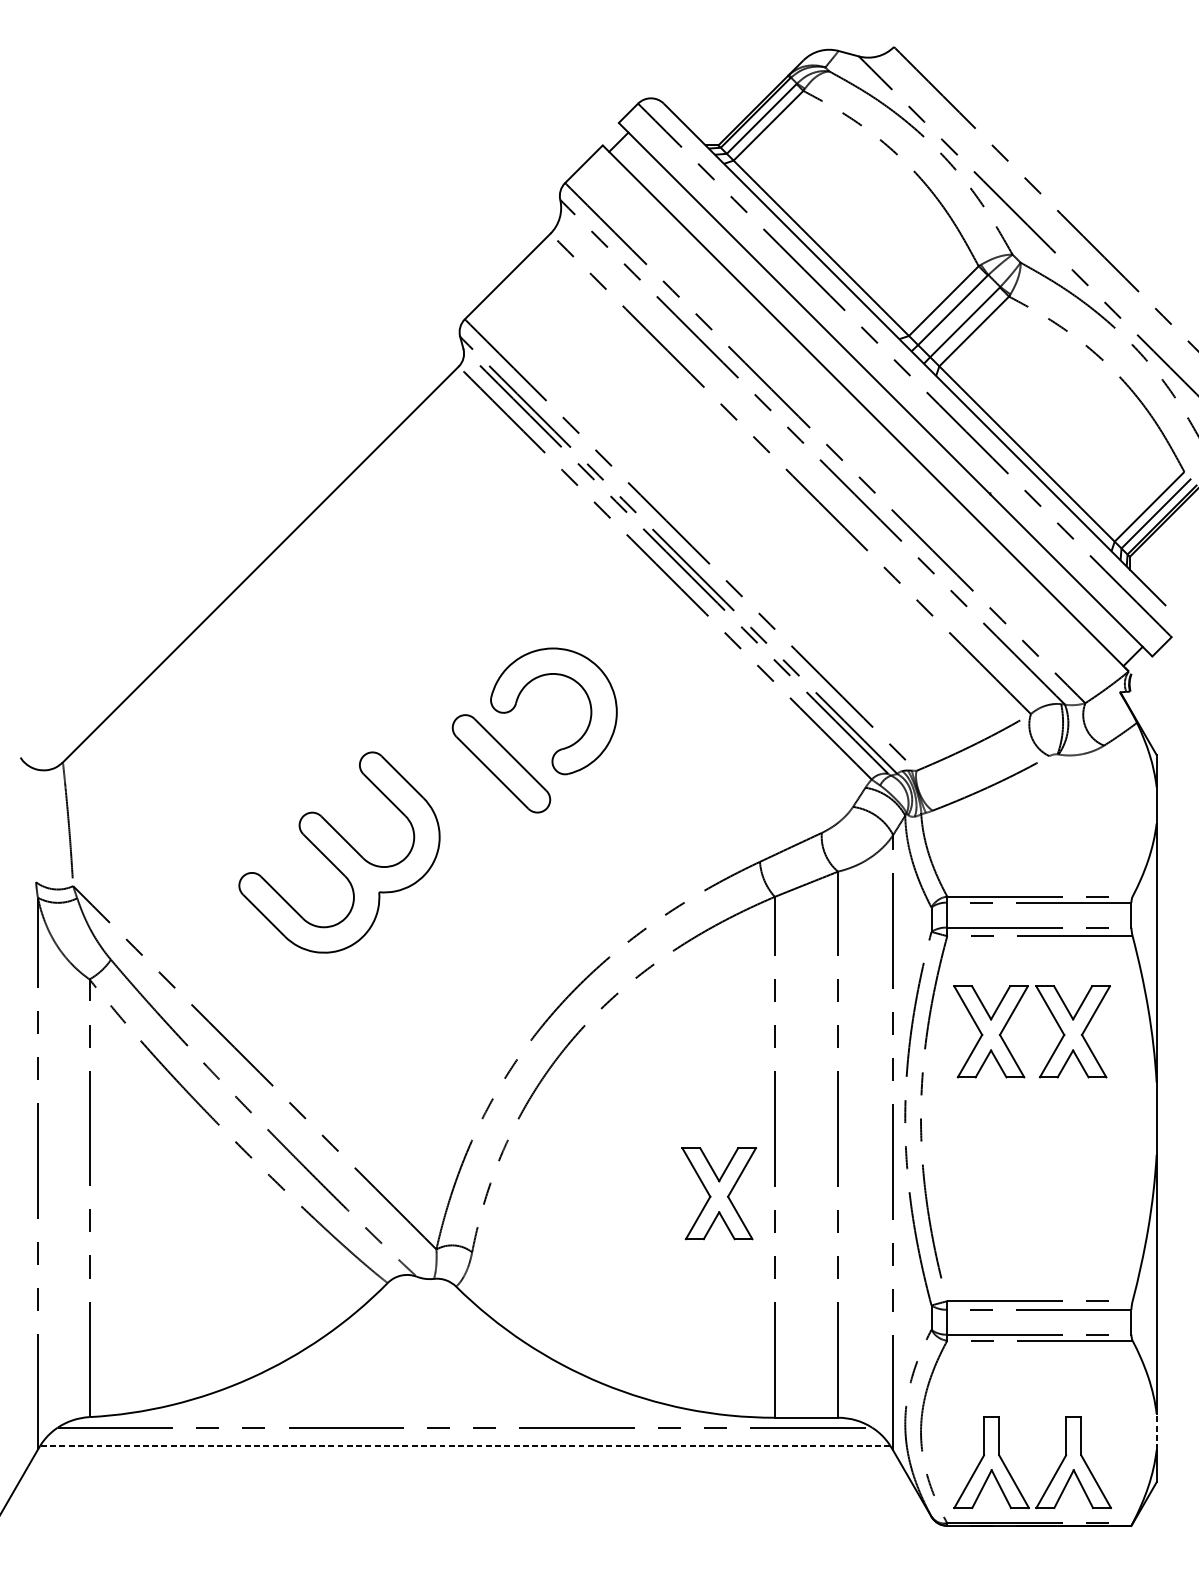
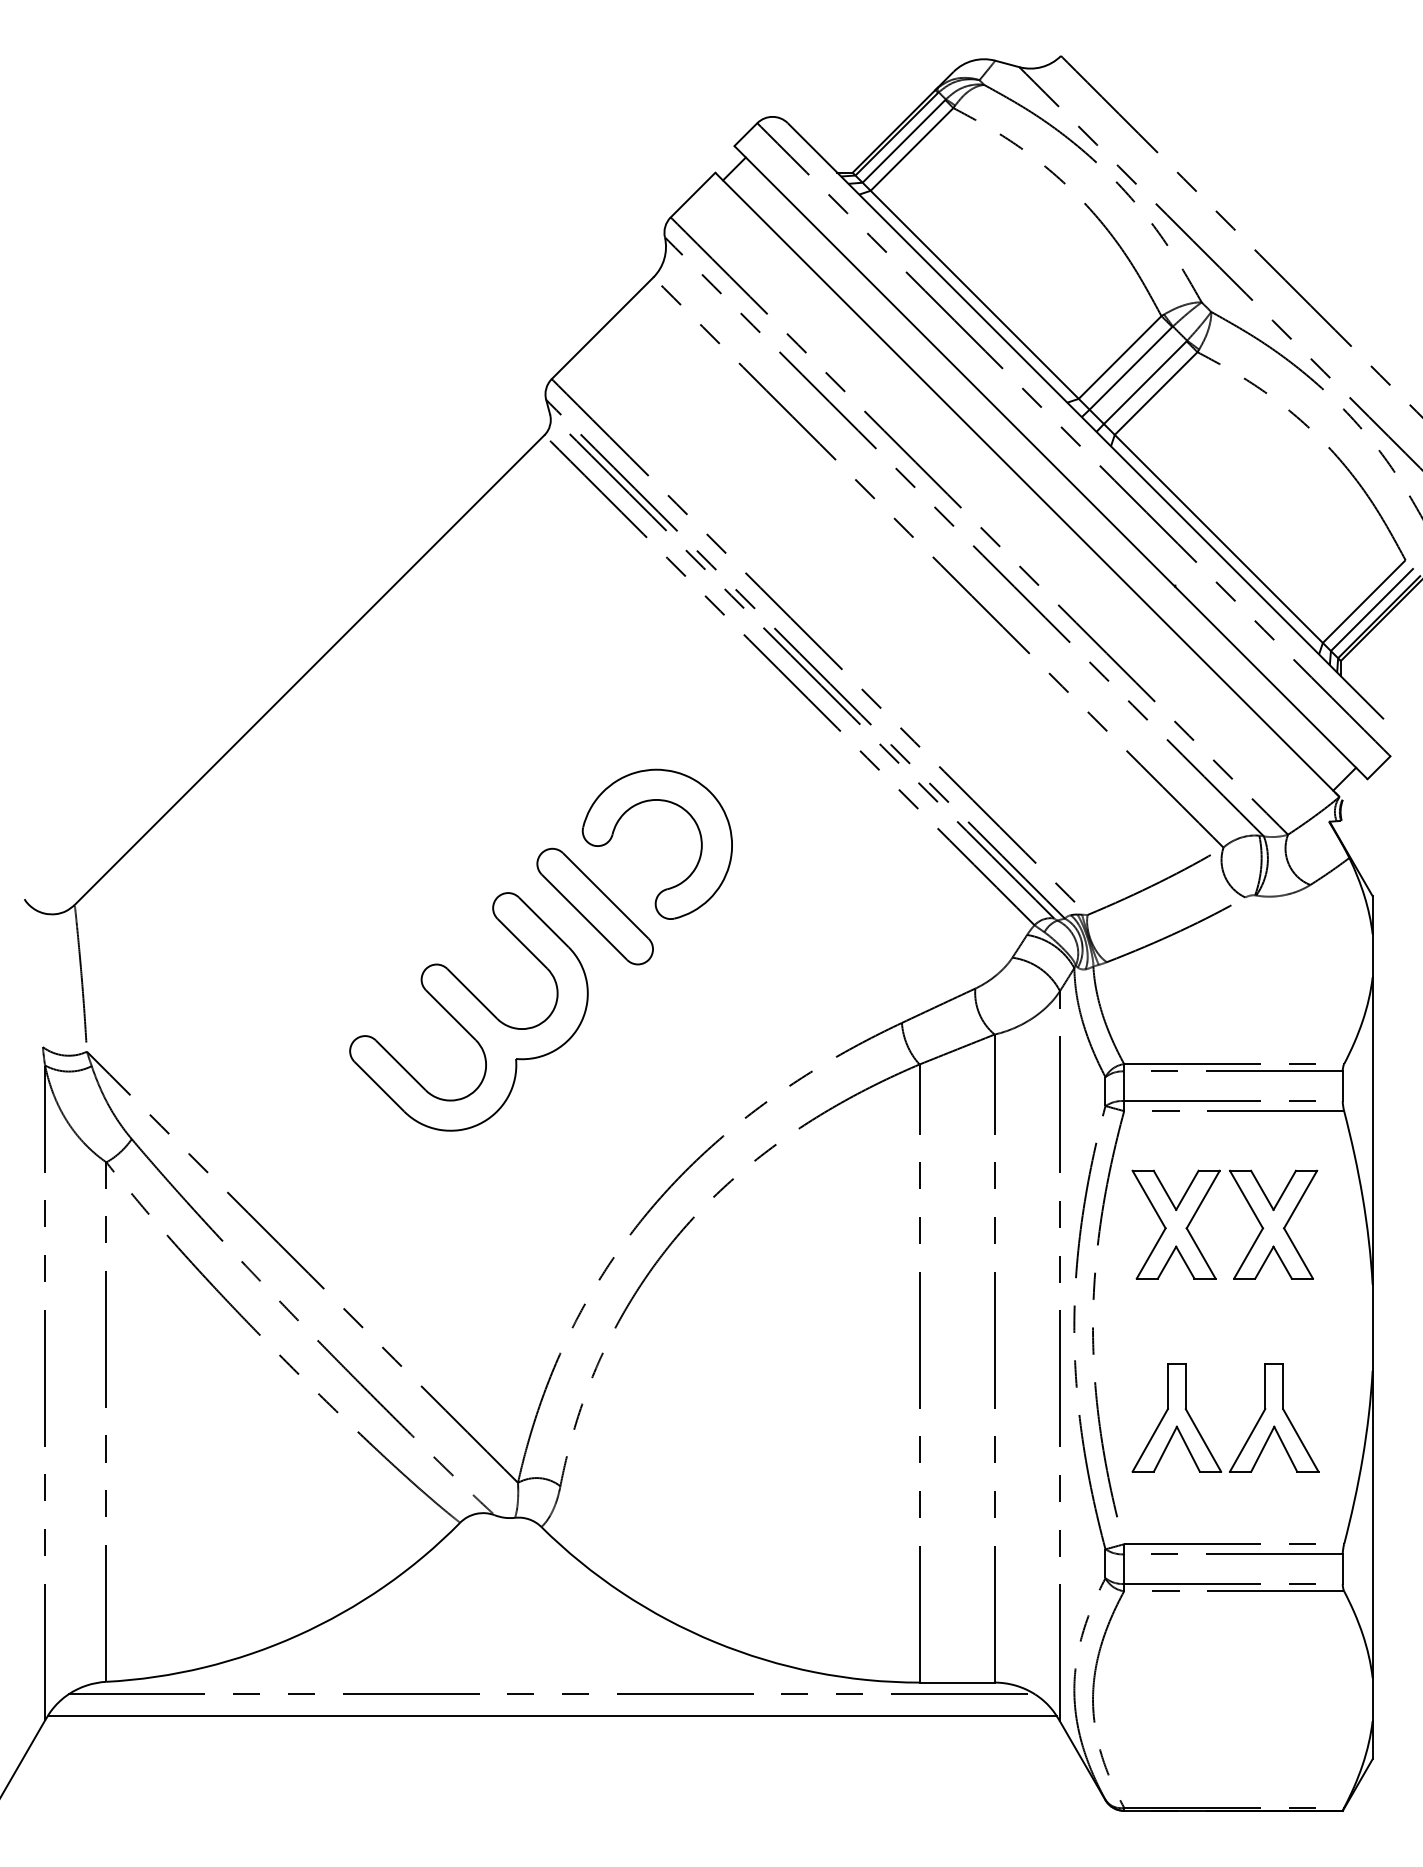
part: (339, 852) -> (468, 1011), moved
part: (719, 1193) -> (853, 1416), removed
line: (1156, 1432) -> (1372, 1699), dashed -> solid
line: (464, 1446) -> (551, 1716), dashed -> solid
part: (1011, 1474) -> (1200, 1432), moved

